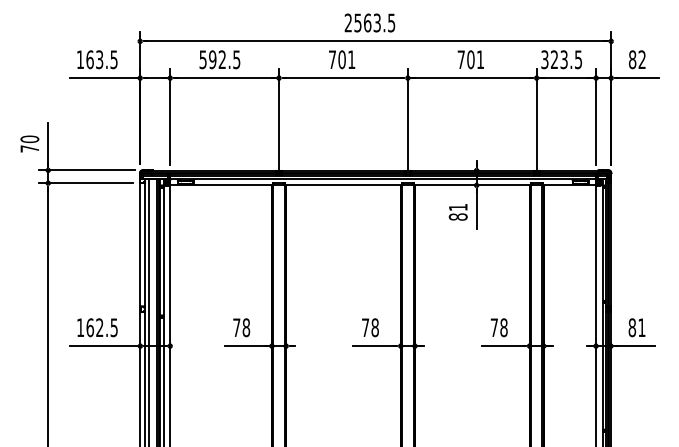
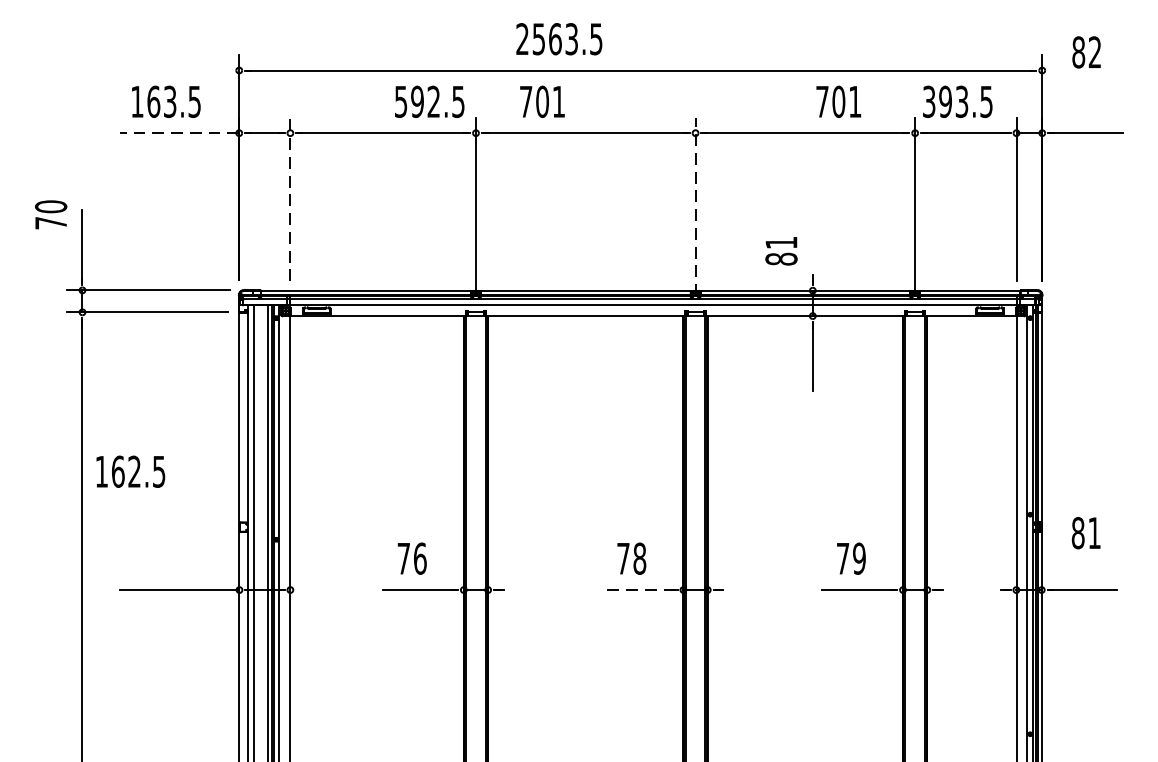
text: (369, 22) -> (558, 38), moved
text: (219, 59) -> (428, 101), moved
text: (342, 59) -> (543, 101), moved
text: (470, 59) -> (838, 101), moved
text: (554, 59) -> (945, 101), 323.5 -> 393.5
text: (637, 59) -> (1087, 51), moved
line: (104, 78) -> (178, 133), solid -> dashed
line: (170, 116) -> (290, 198), solid -> dashed
line: (407, 120) -> (694, 205), solid -> dashed
text: (29, 143) -> (50, 213), moved
text: (457, 212) -> (780, 251), moved
text: (97, 327) -> (130, 471), moved
text: (246, 327) -> (420, 558), 78 -> 76
text: (503, 327) -> (858, 558), 78 -> 79
text: (636, 327) -> (1085, 532), moved
line: (374, 346) -> (638, 590), solid -> dashed

